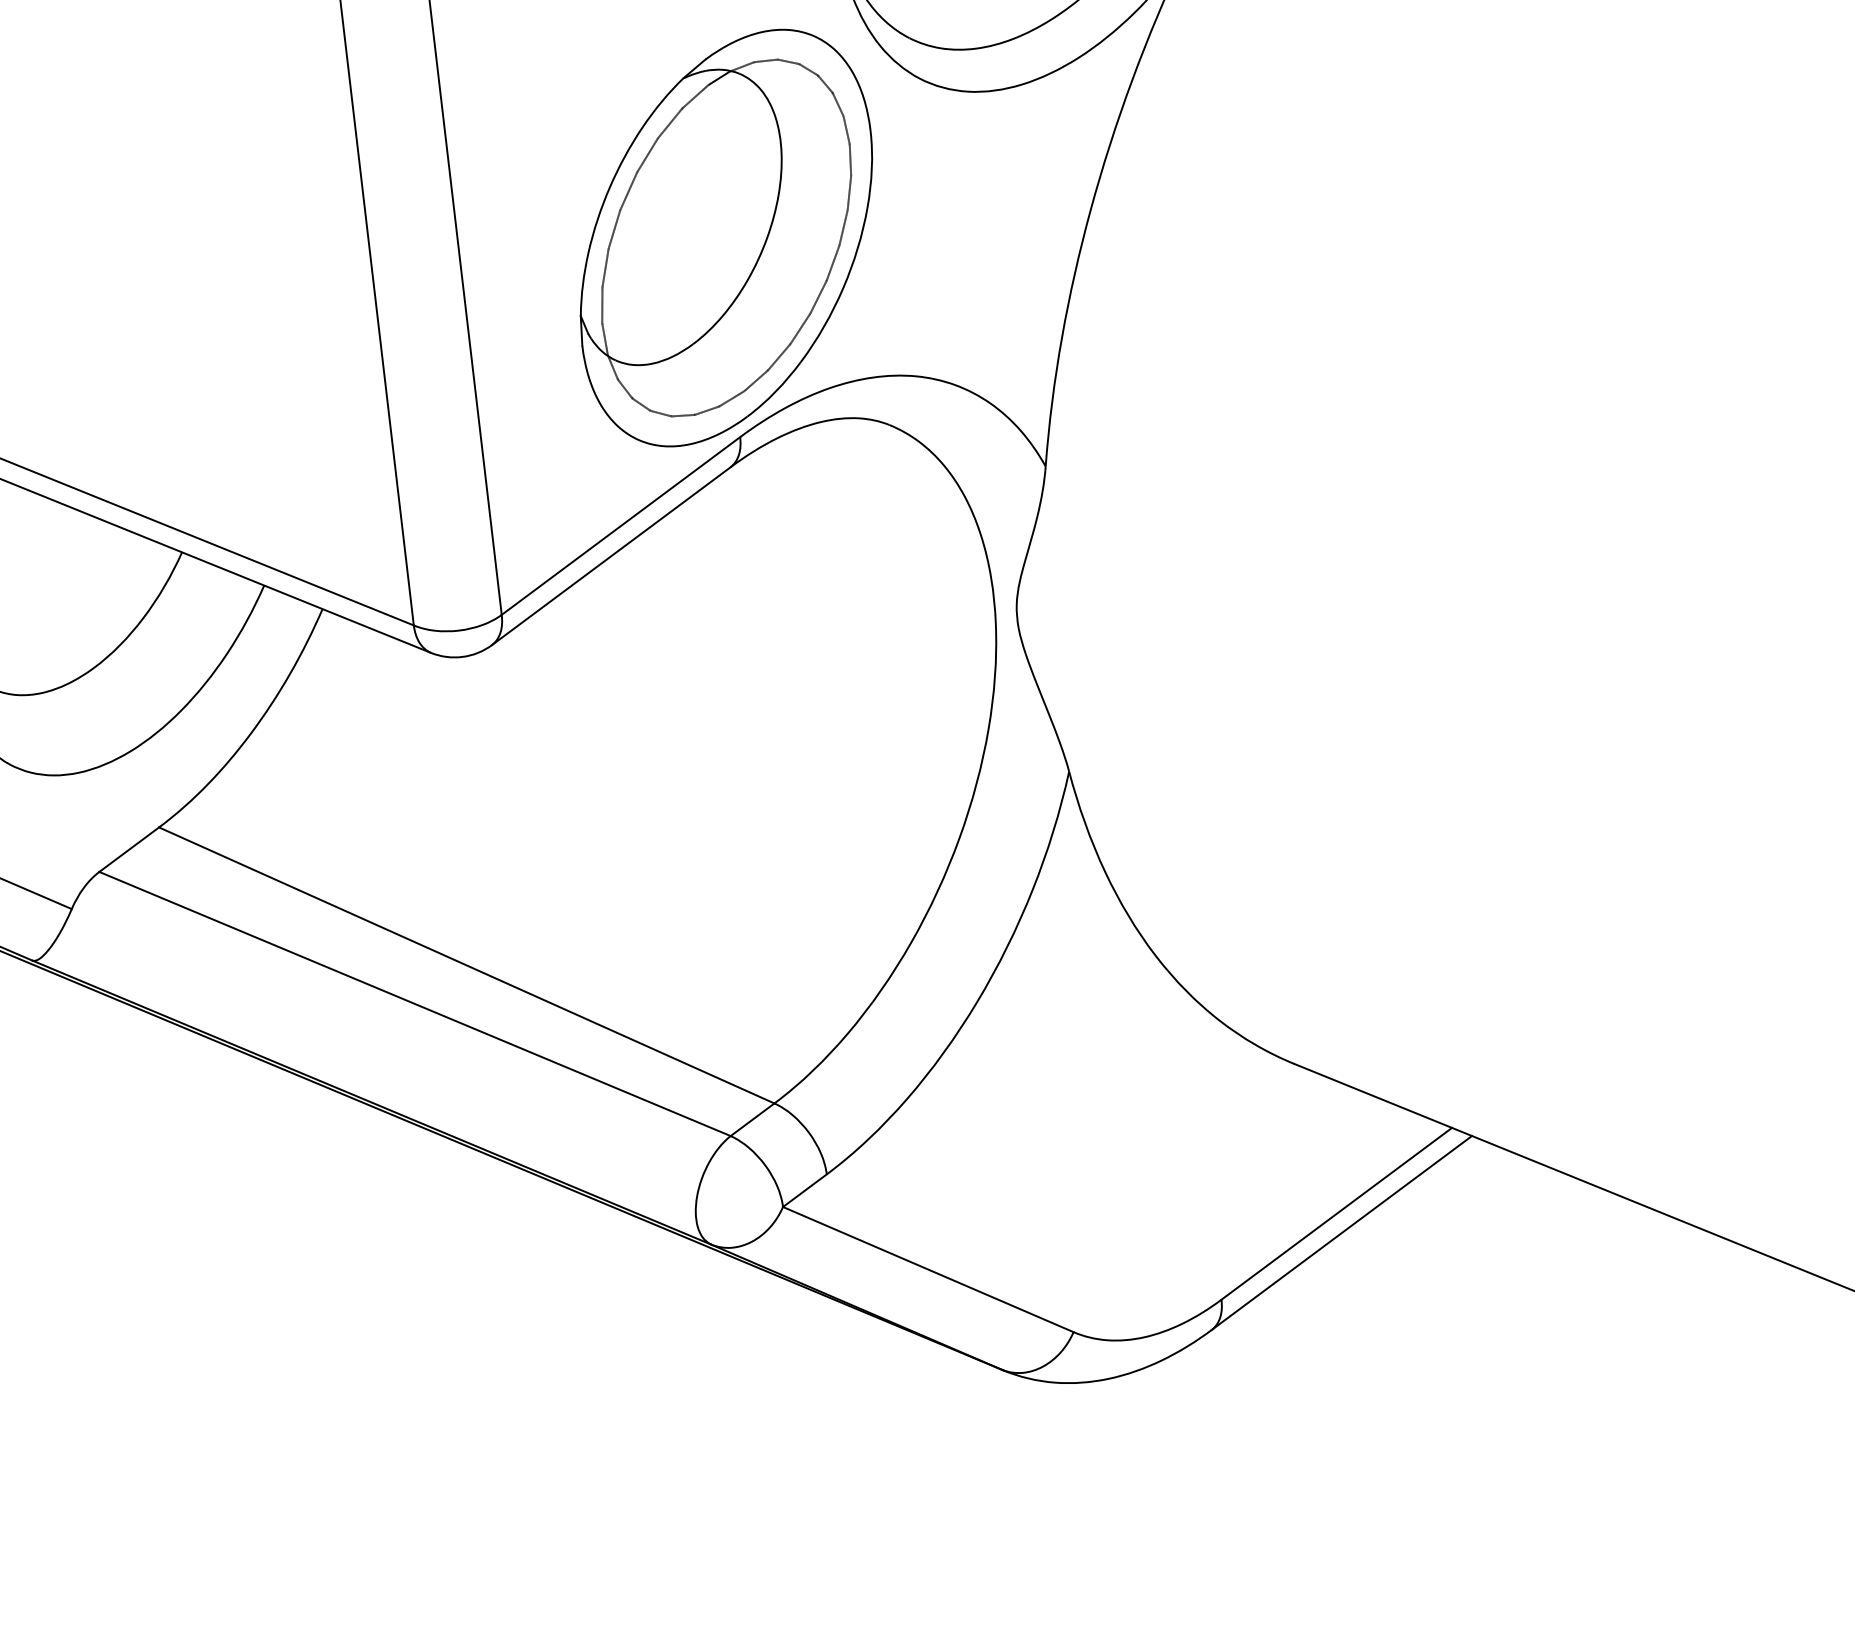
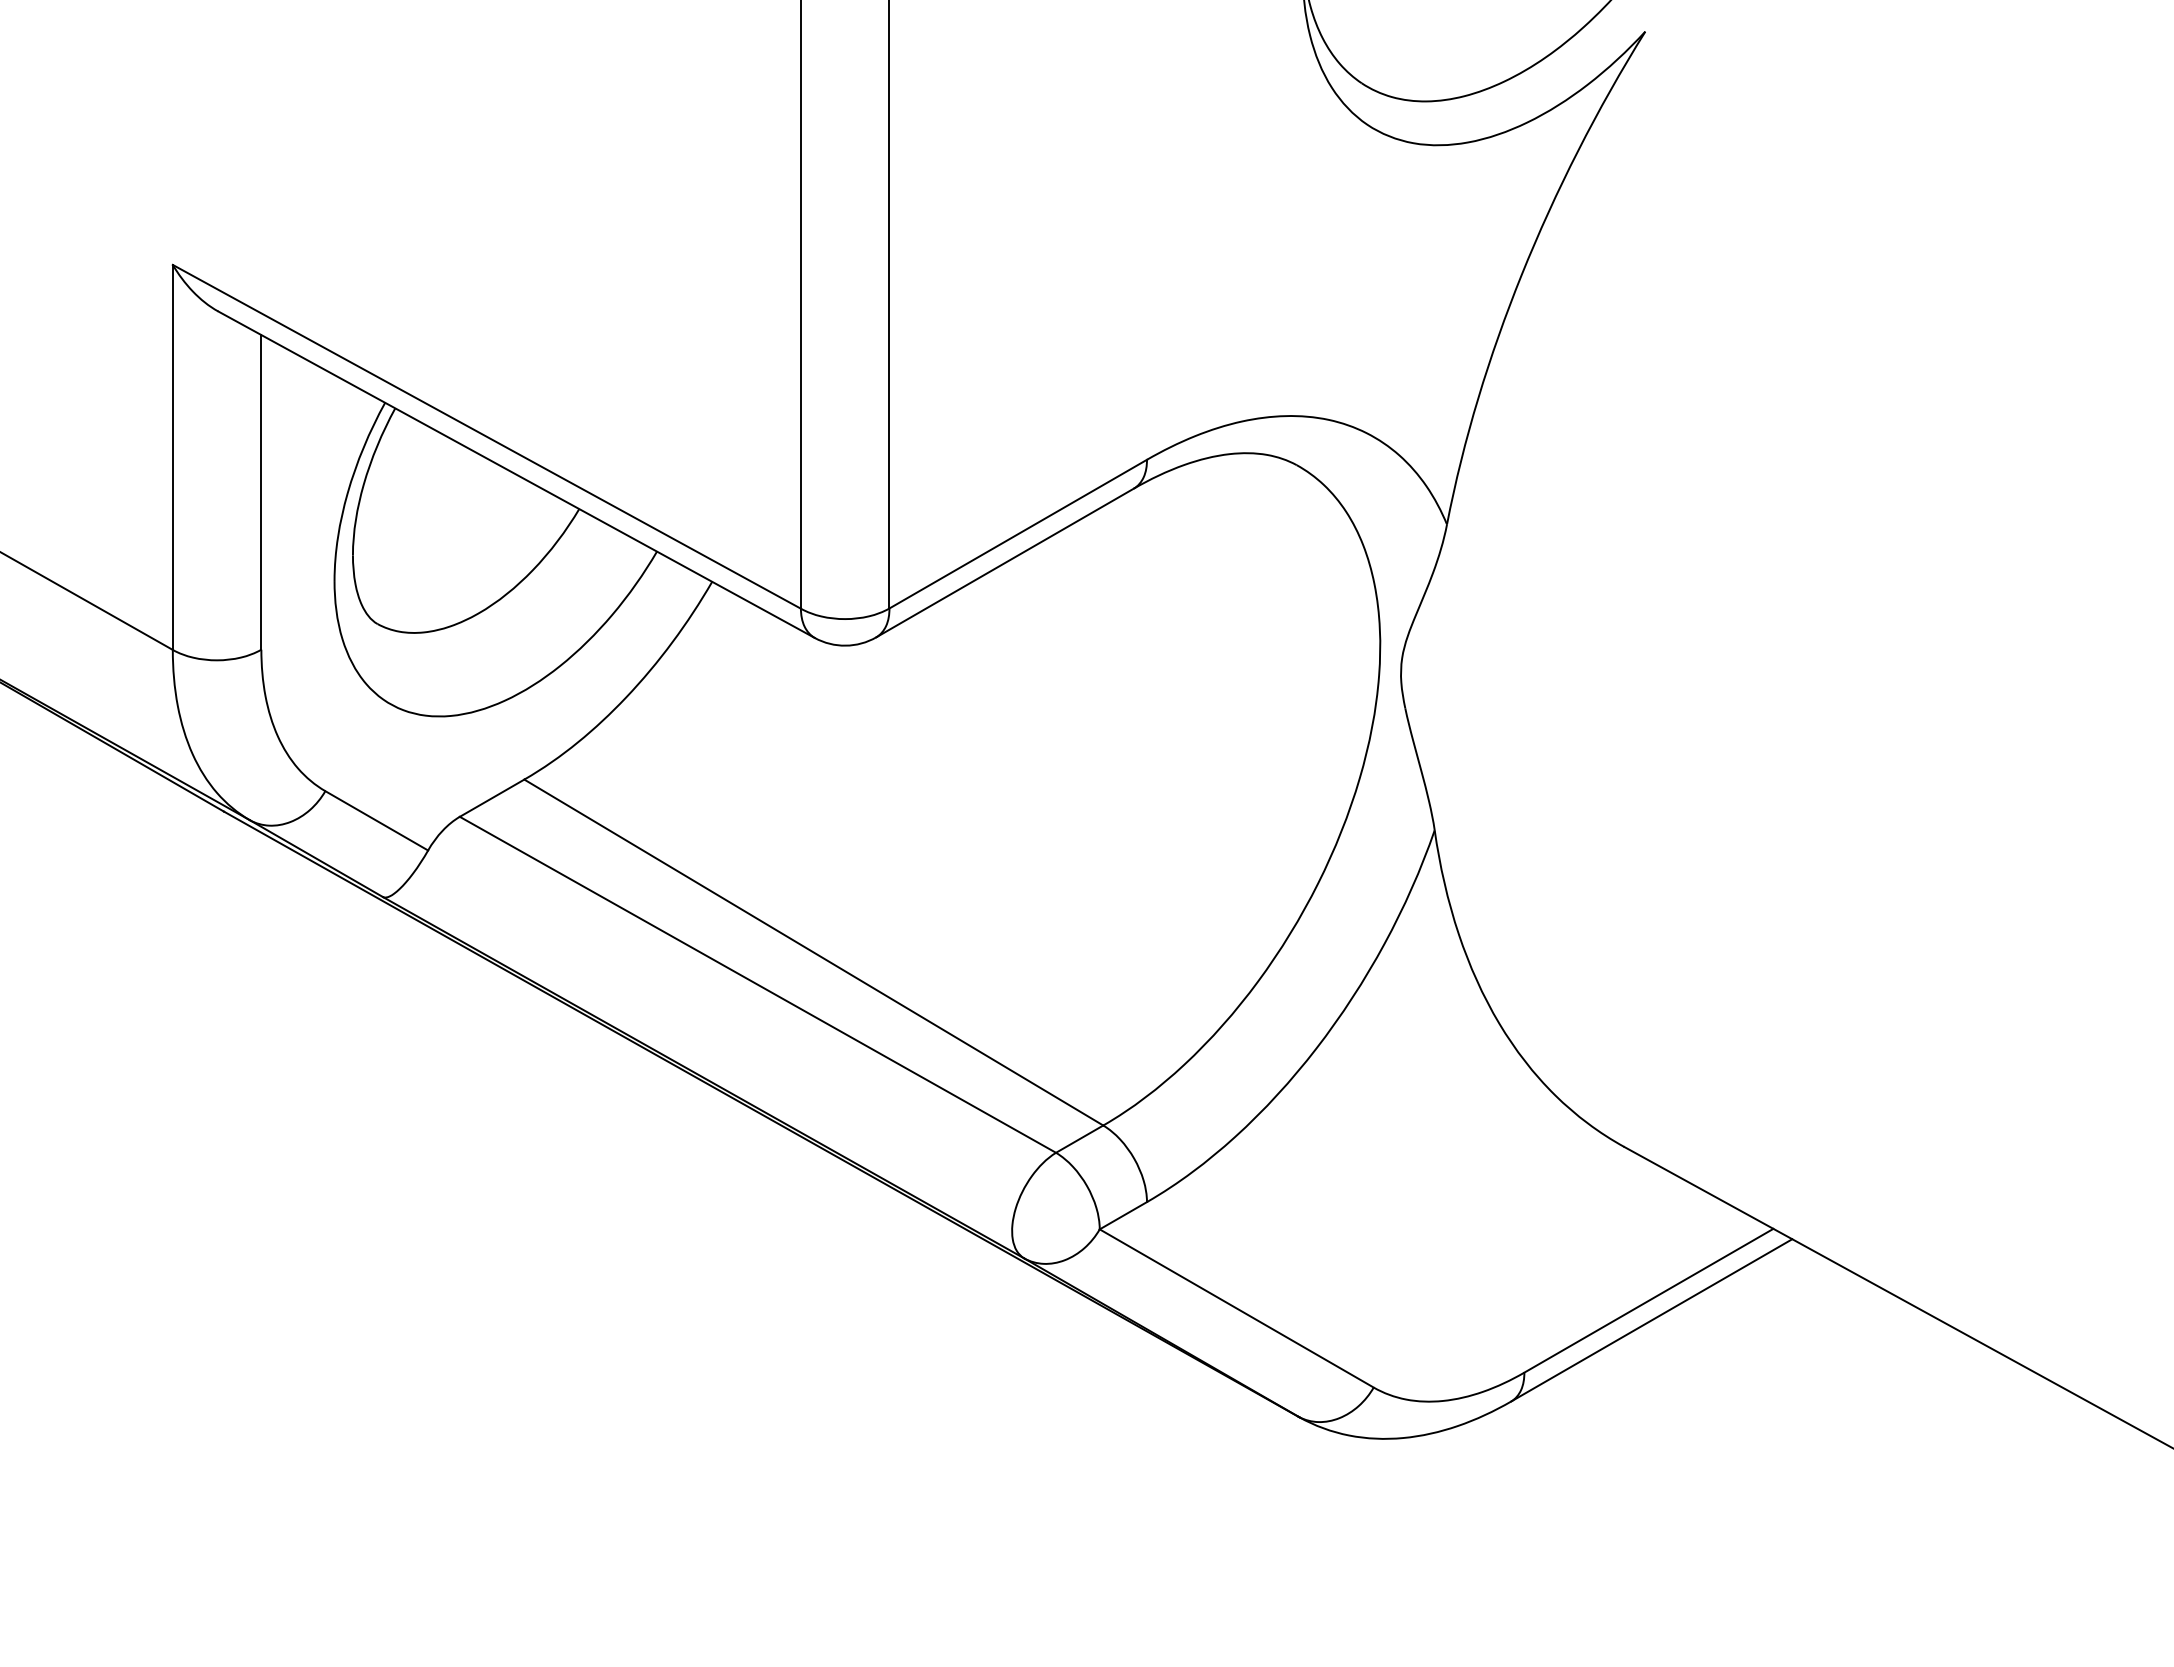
part: (726, 238) -> (1156, 260), removed

